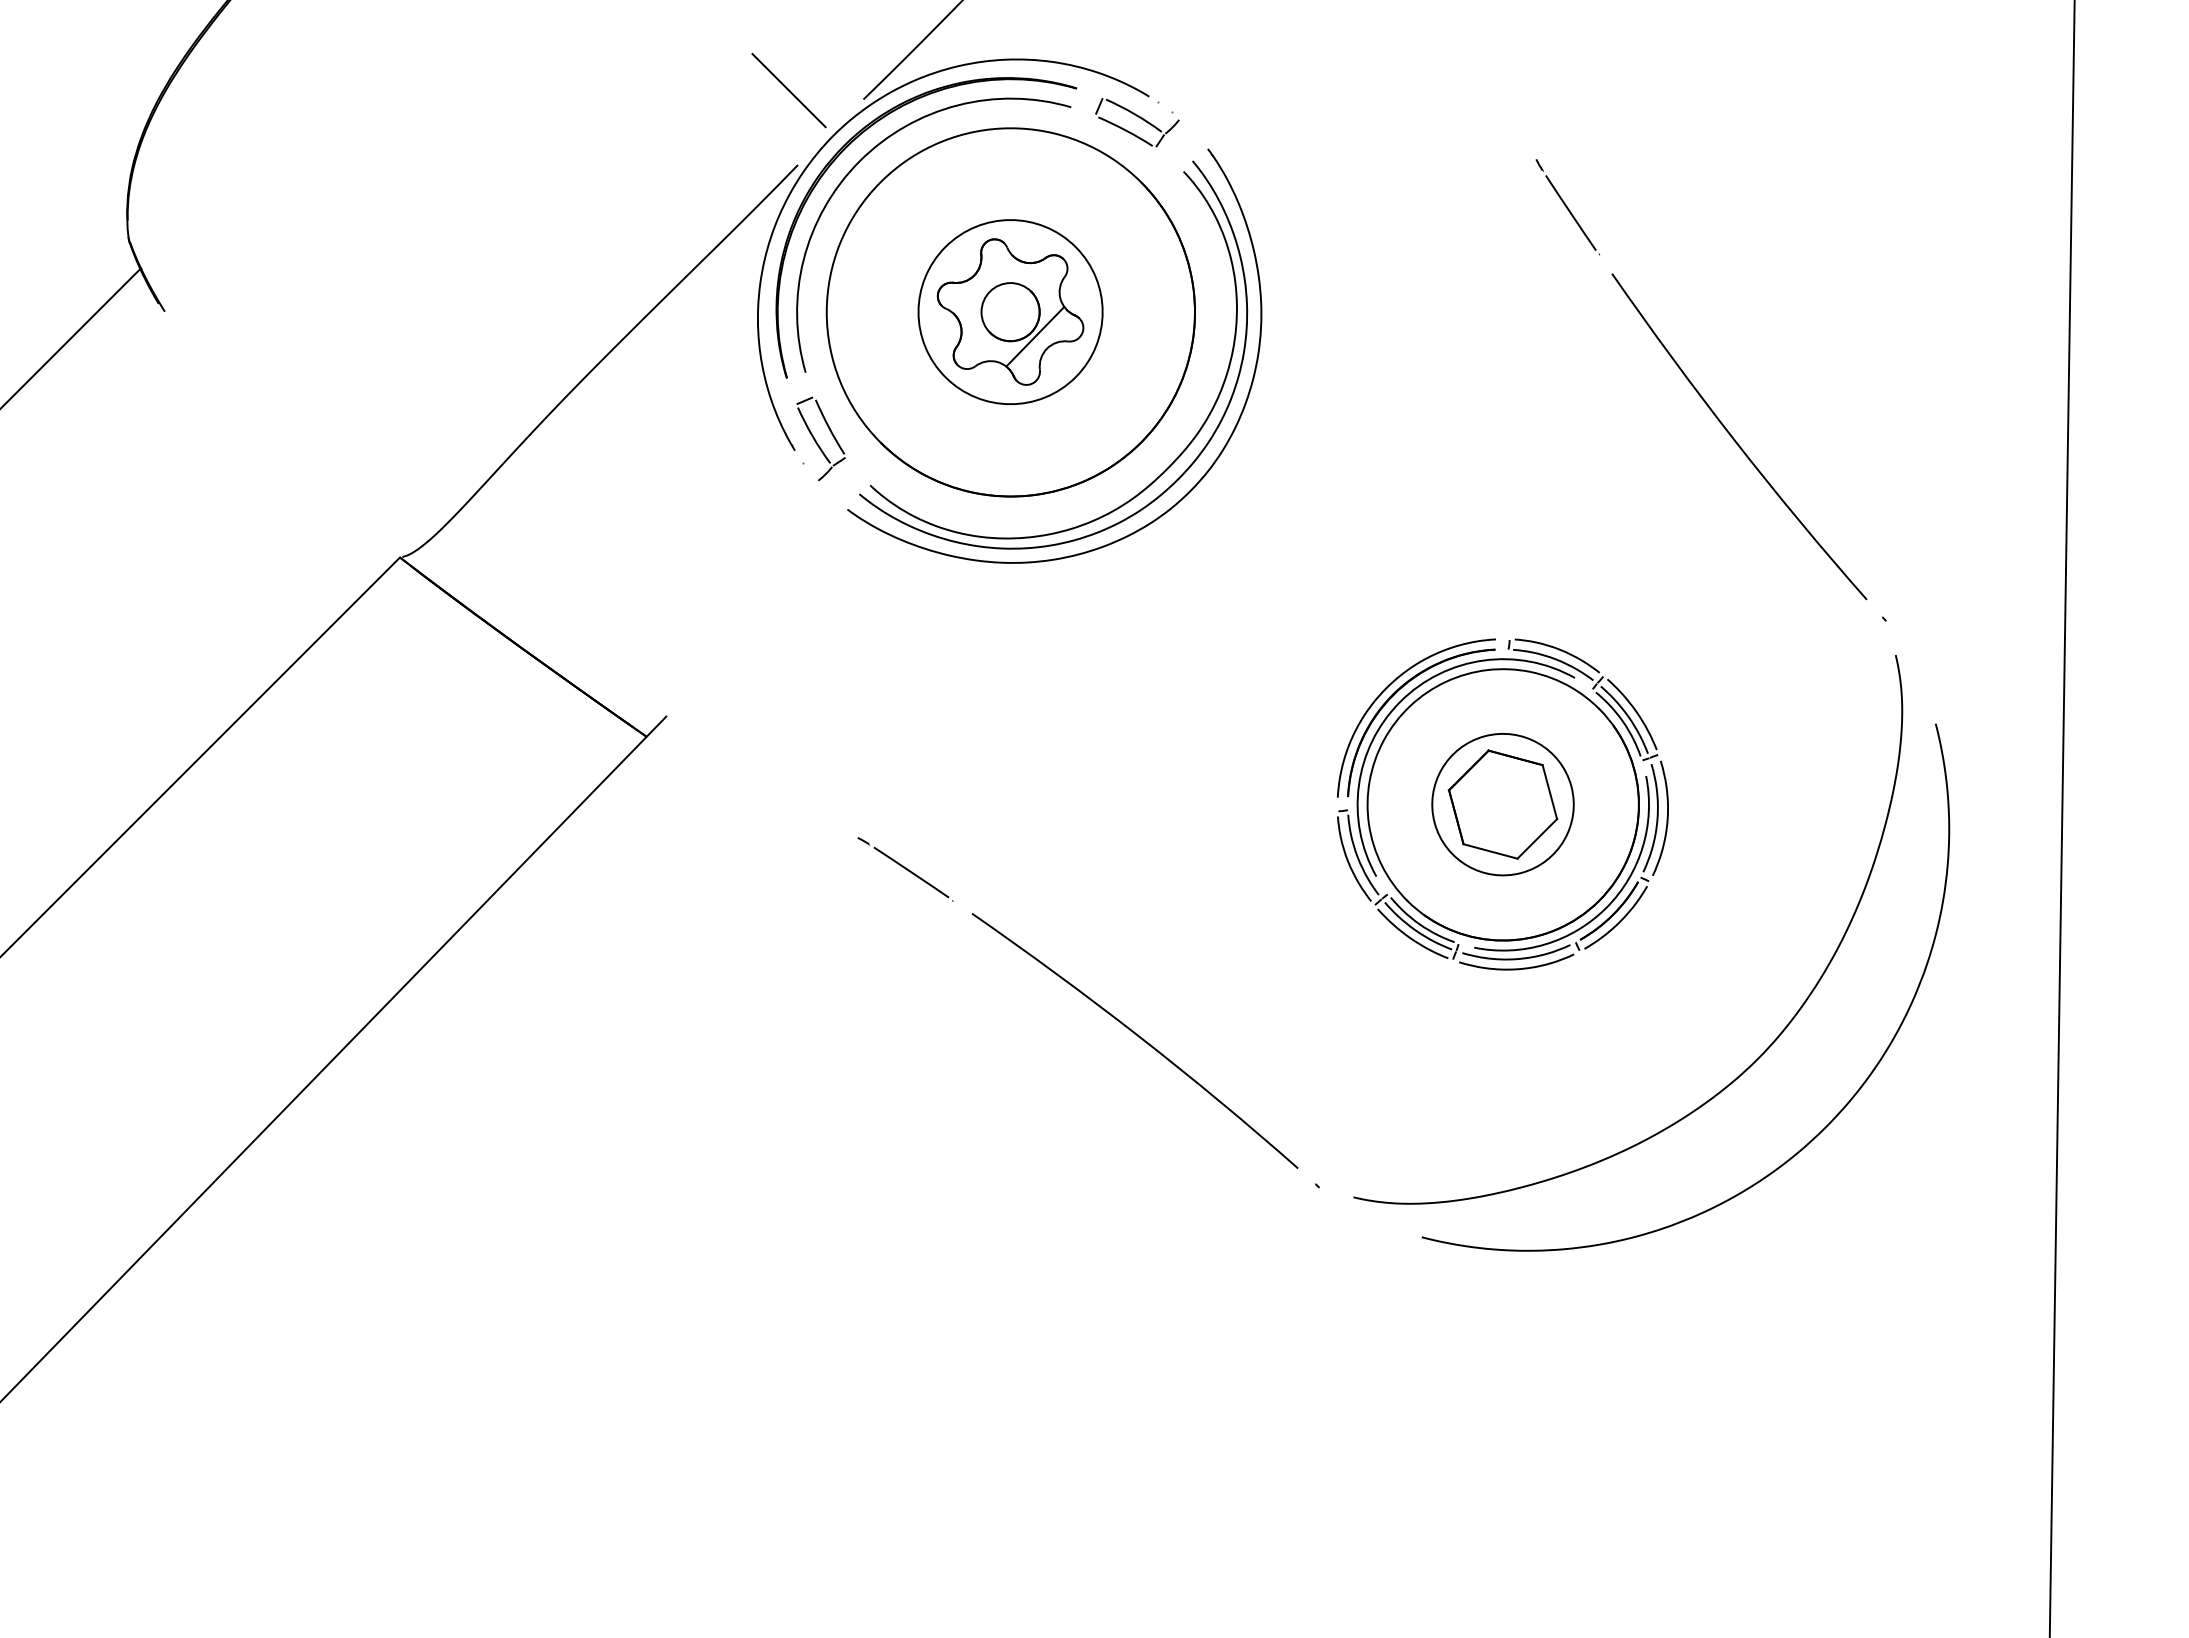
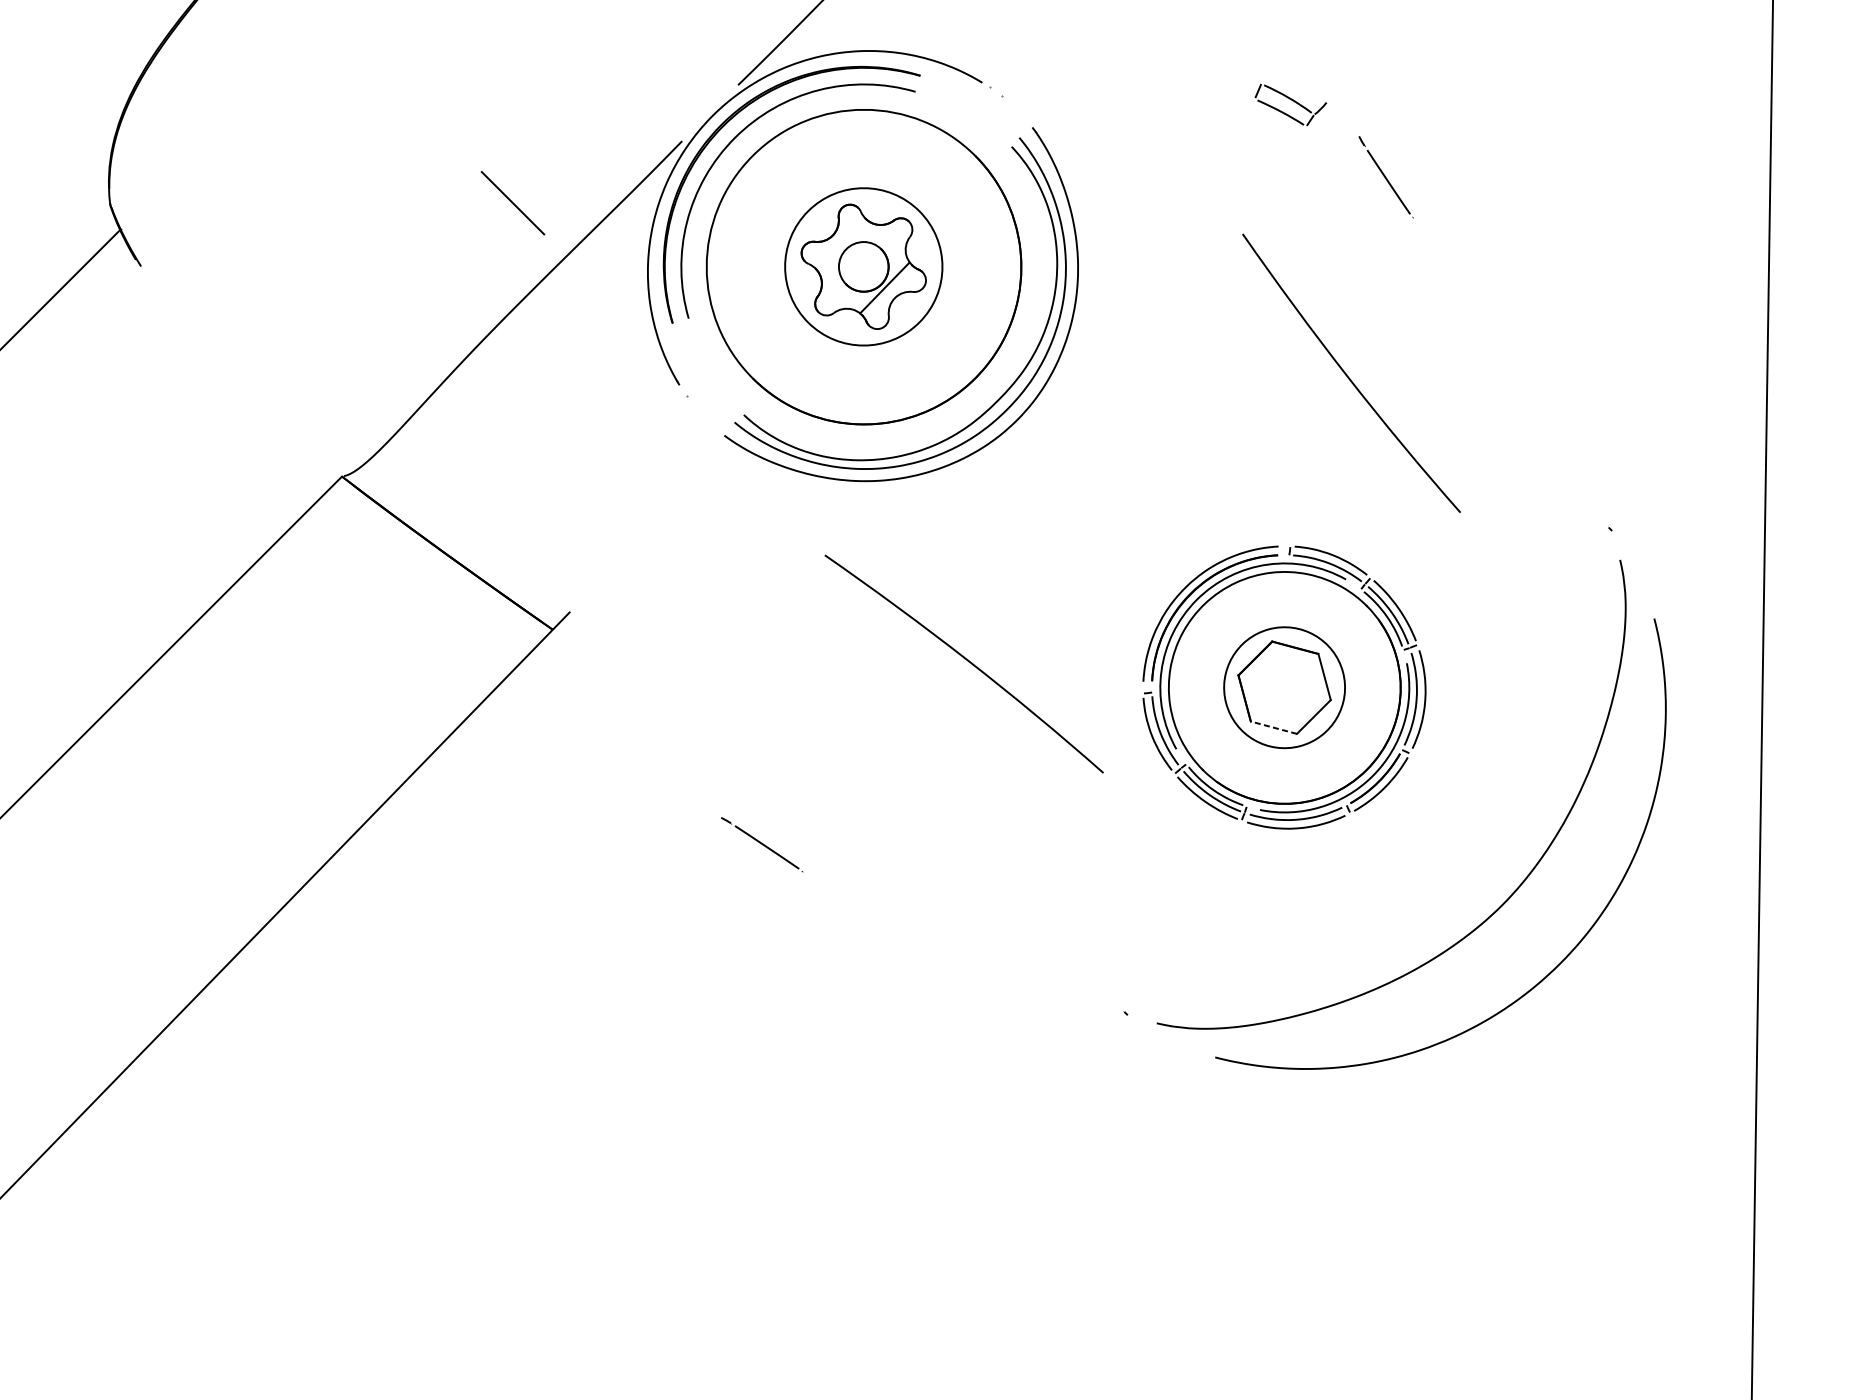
line: (788, 90) -> (512, 203), moved
part: (1137, 122) -> (1290, 104), moved
part: (1567, 207) -> (1385, 177), moved
part: (820, 438) -> (701, 374), removed
curve: (1735, 439) -> (1348, 375), moved
line: (1490, 851) -> (1273, 727), solid -> dashed
part: (905, 869) -> (762, 844), moved
curve: (1137, 1036) -> (966, 660), moved

